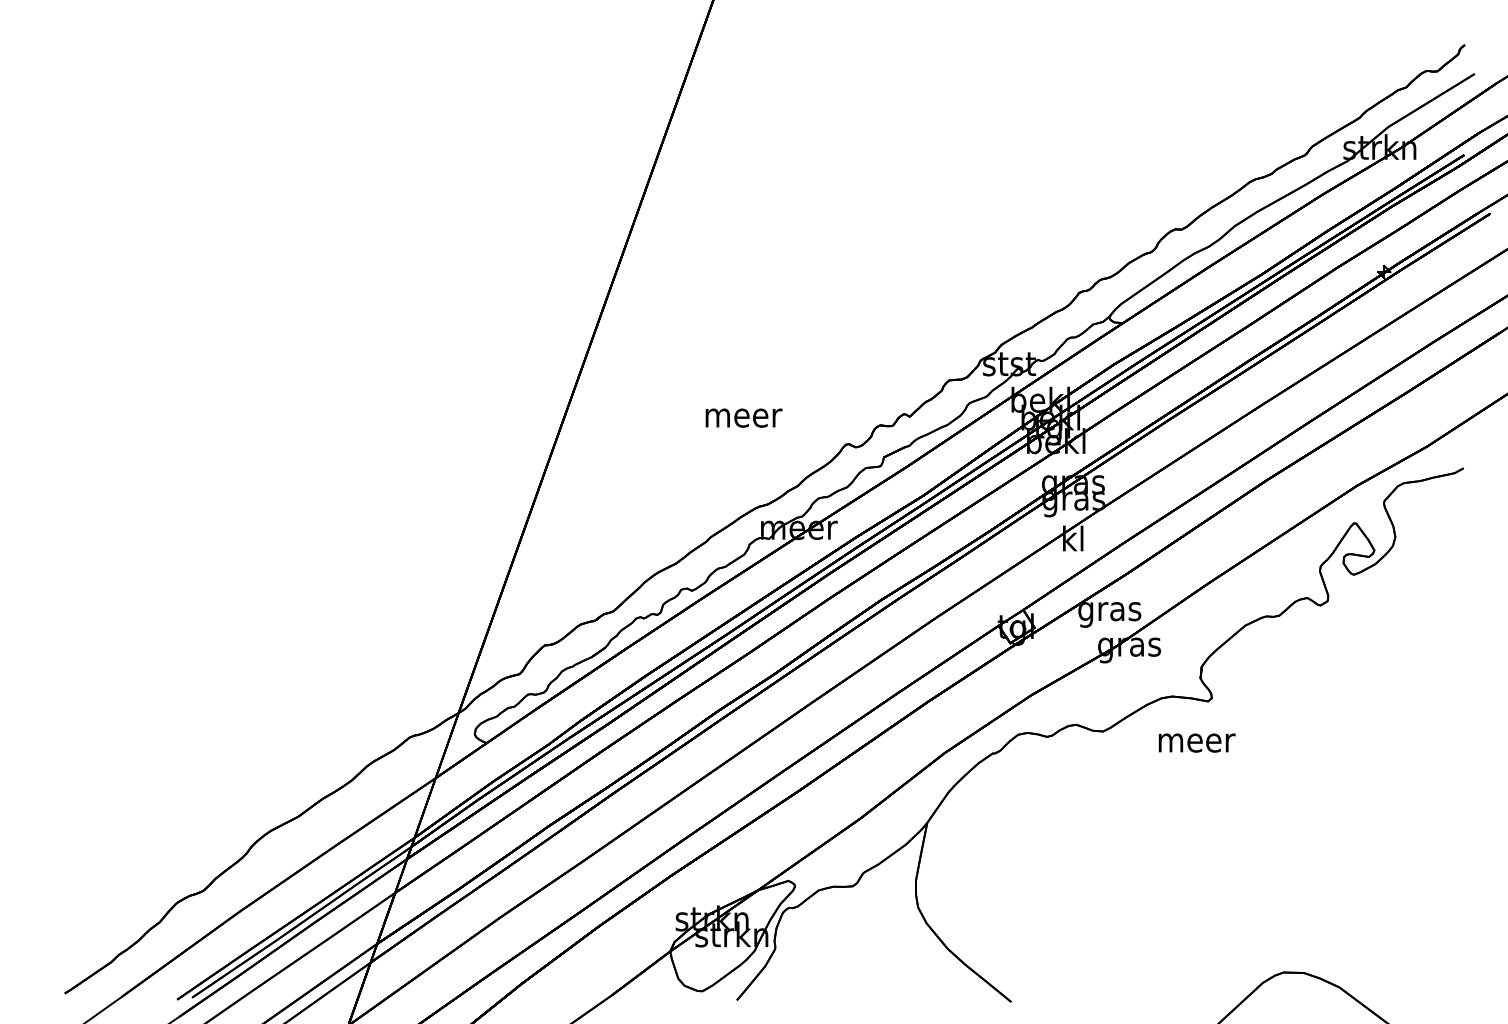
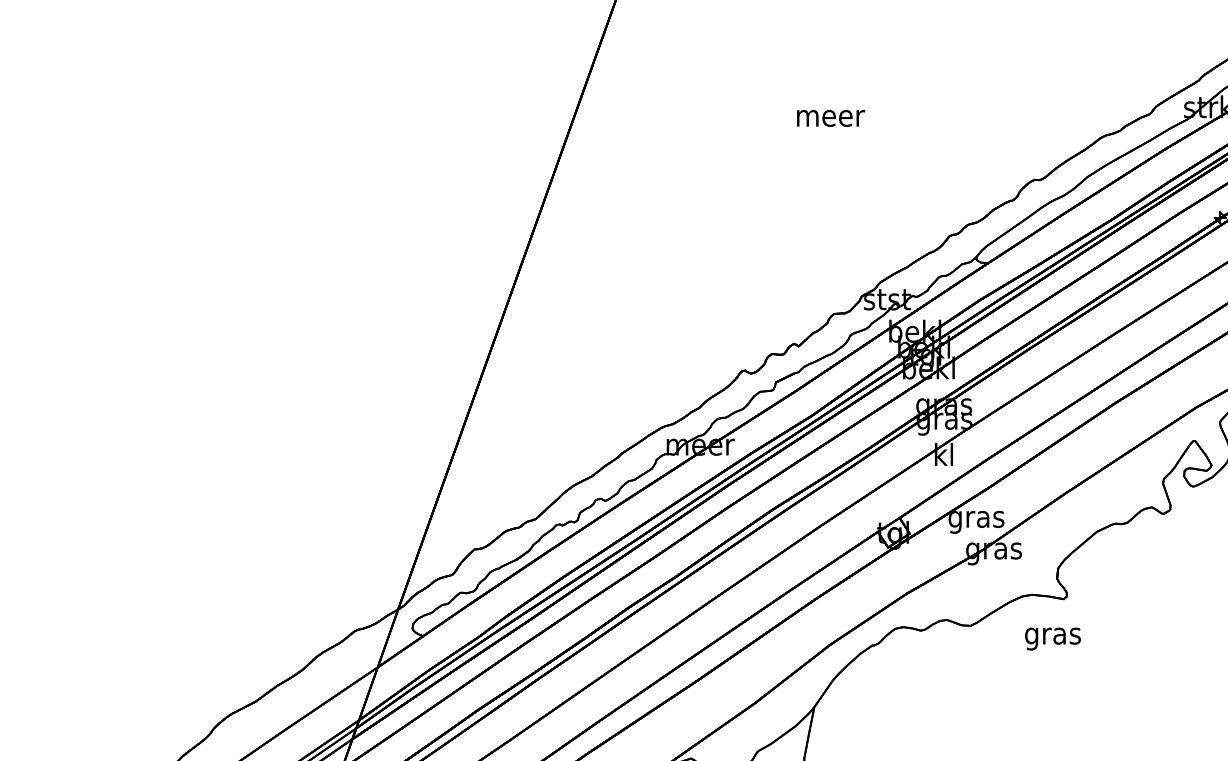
text: (743, 417) -> (830, 117), moved
text: (1196, 746) -> (1053, 639), meer -> gras

